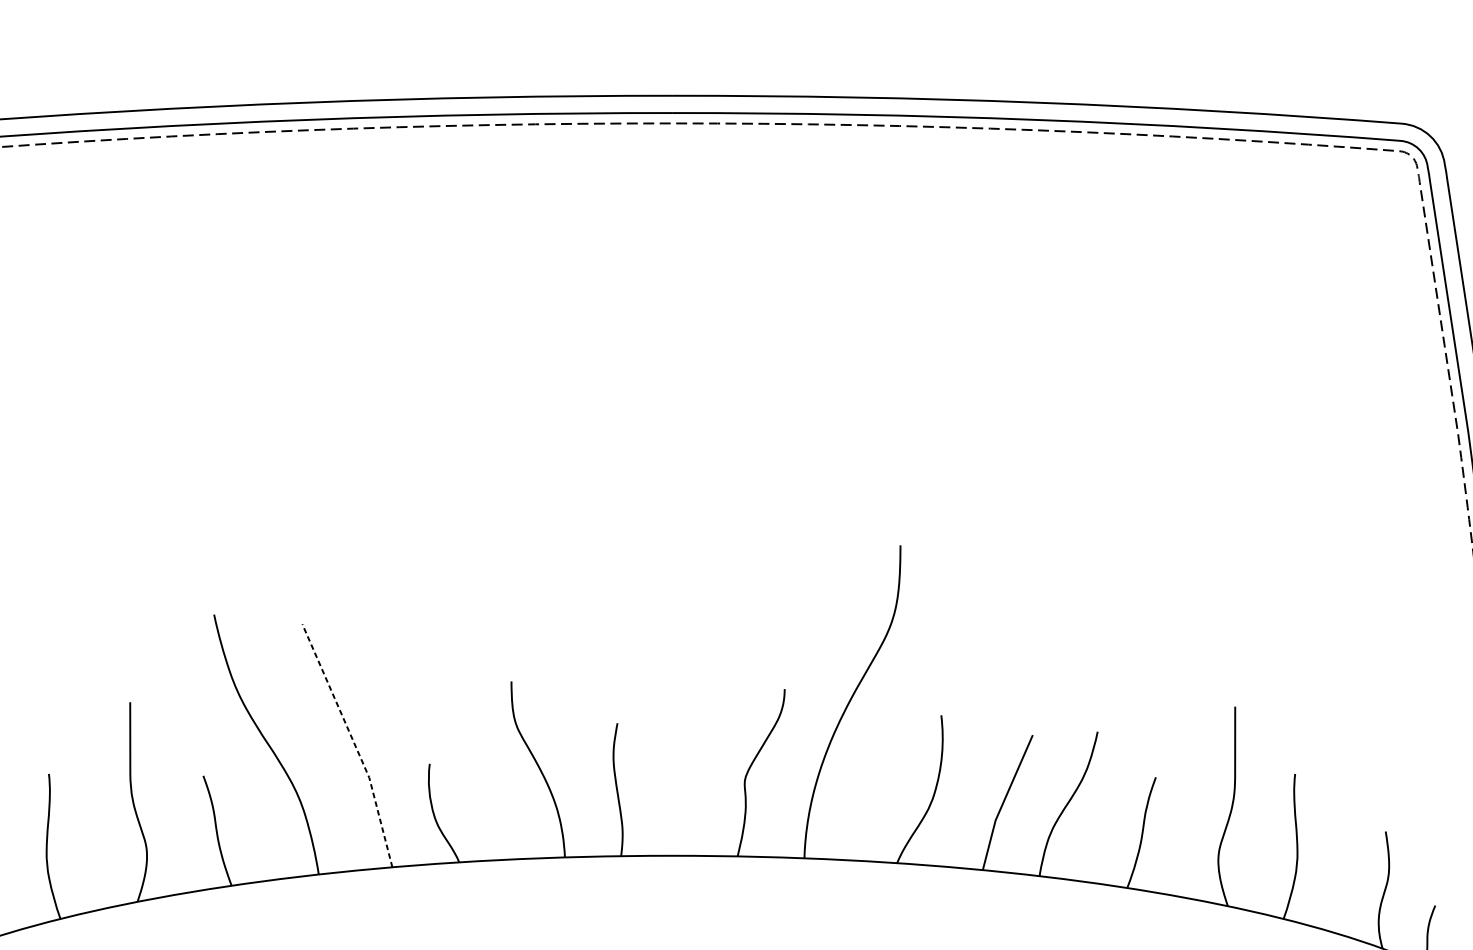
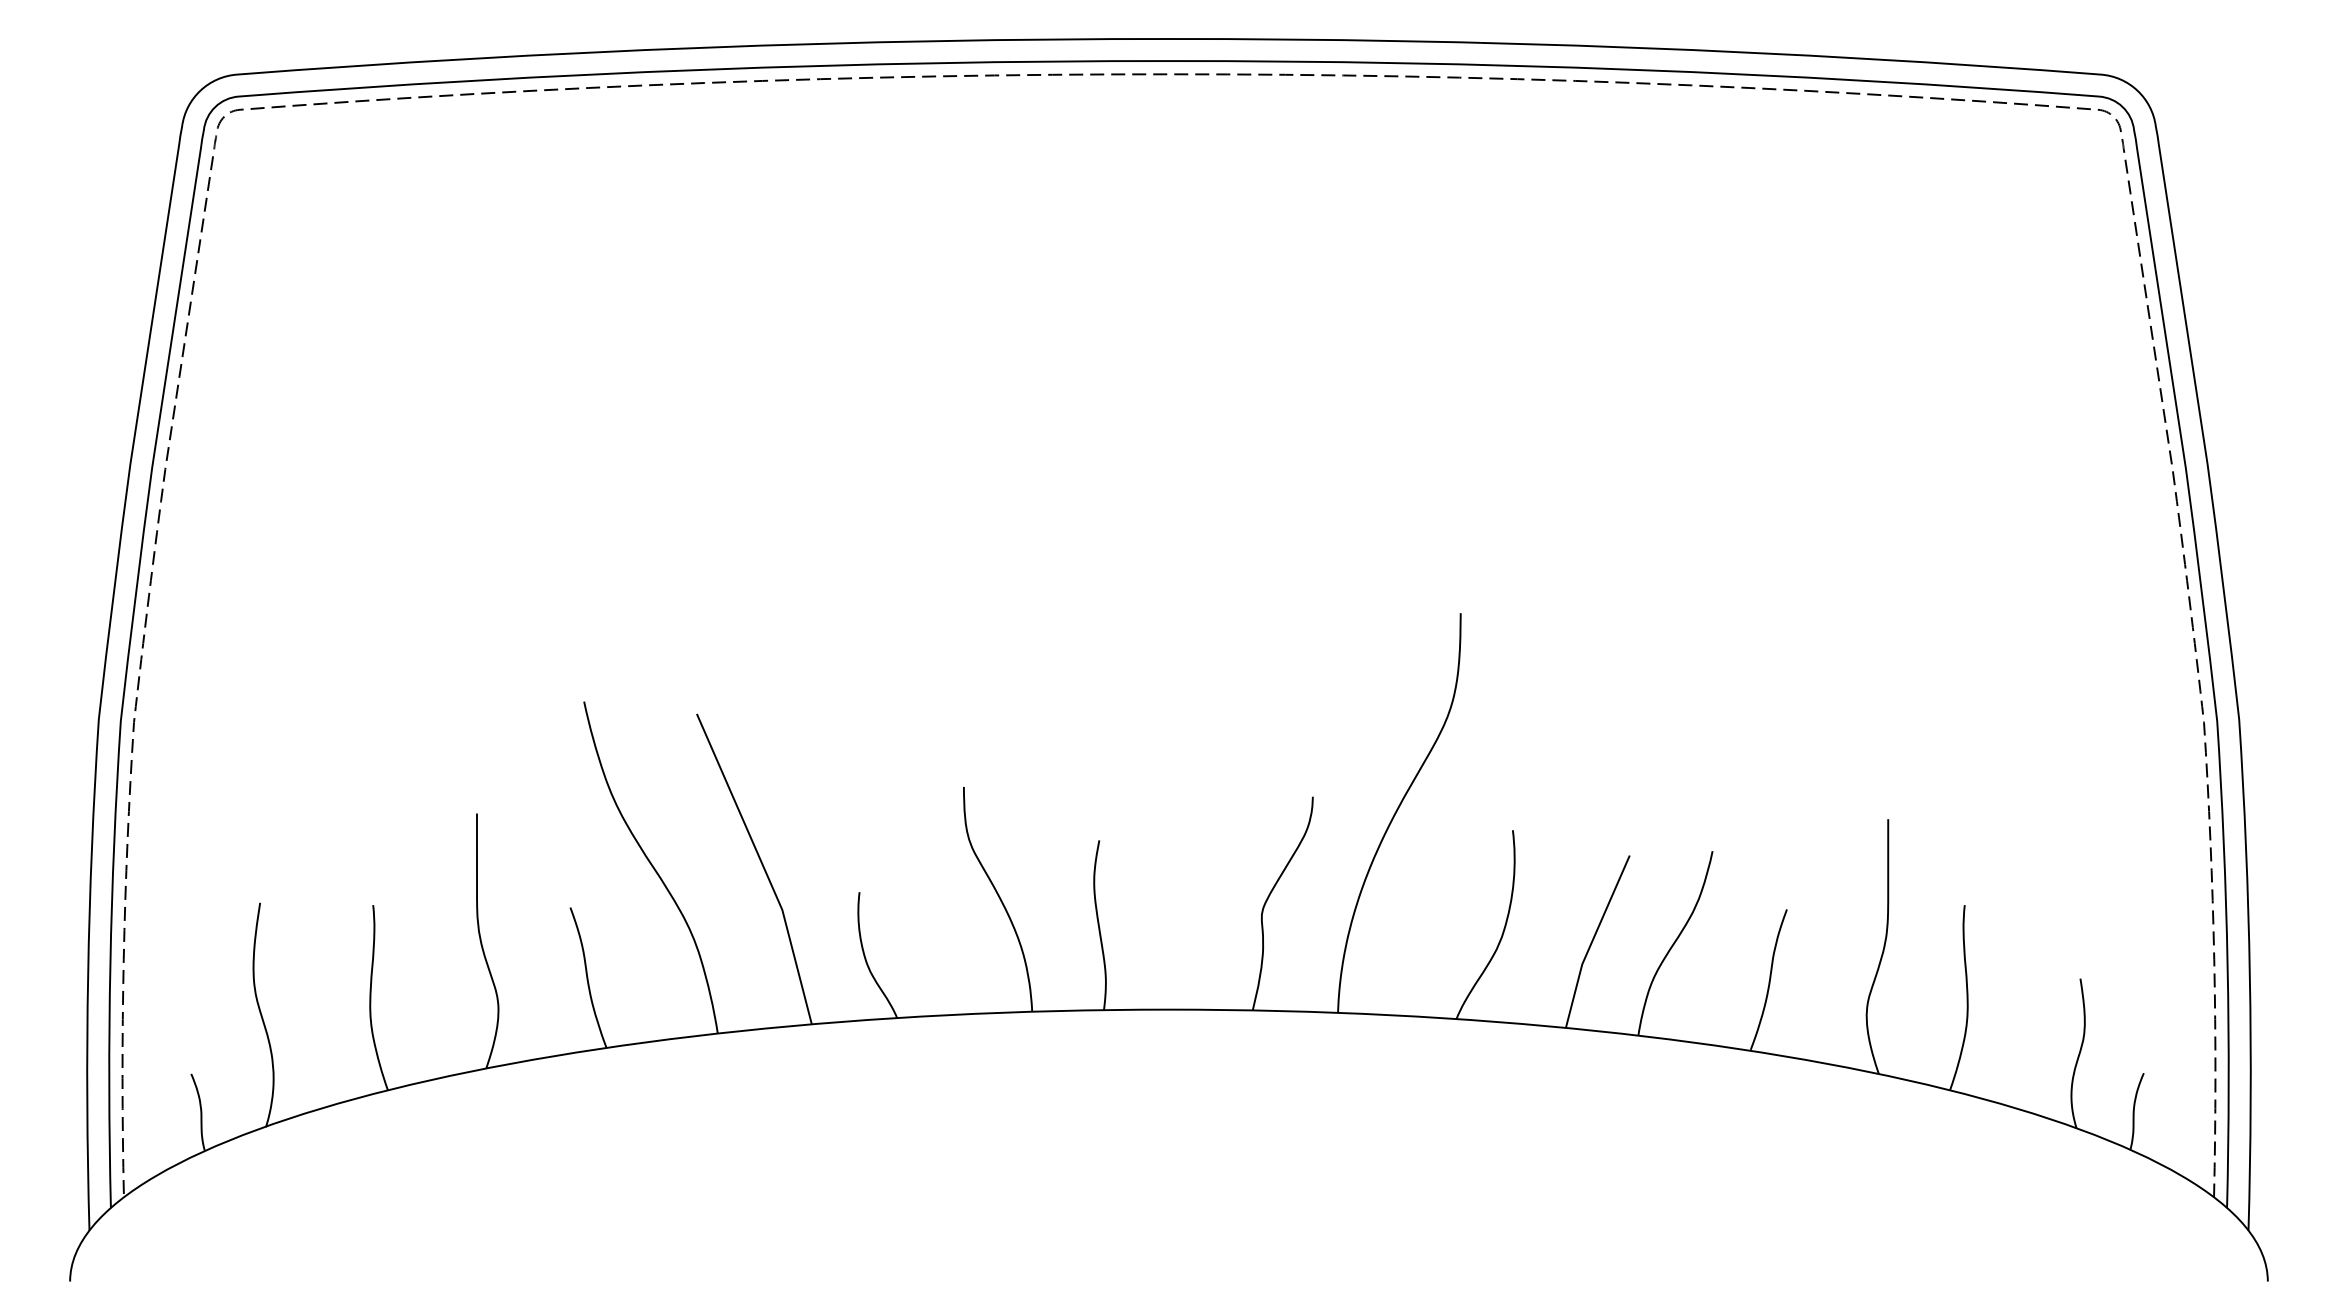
line: (354, 743) -> (763, 866), dashed -> solid

